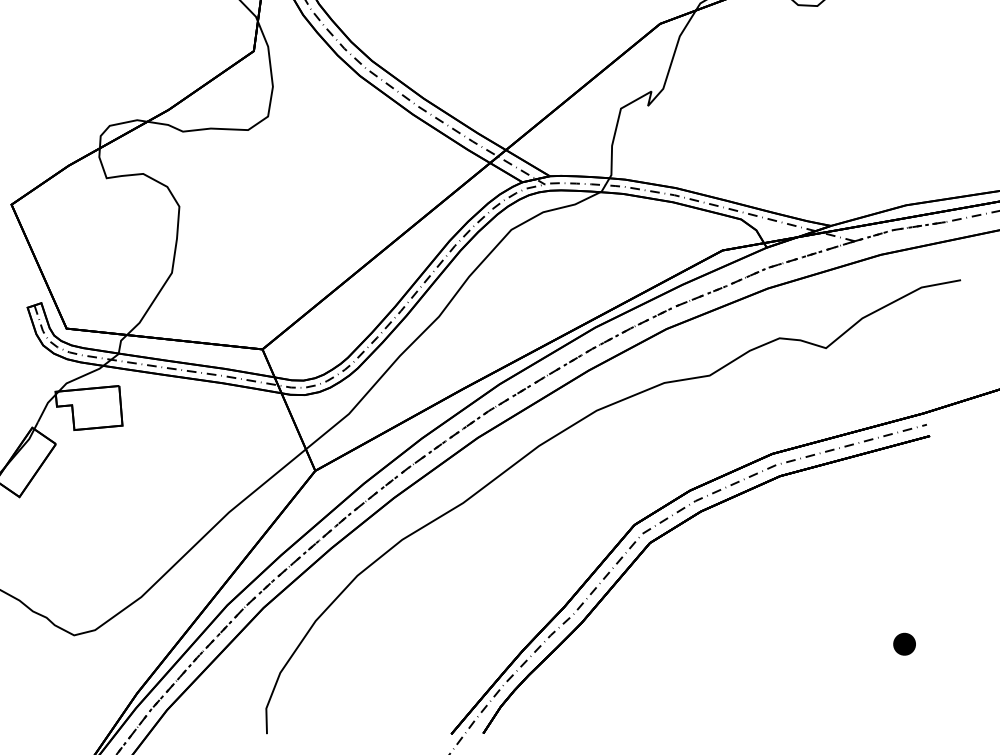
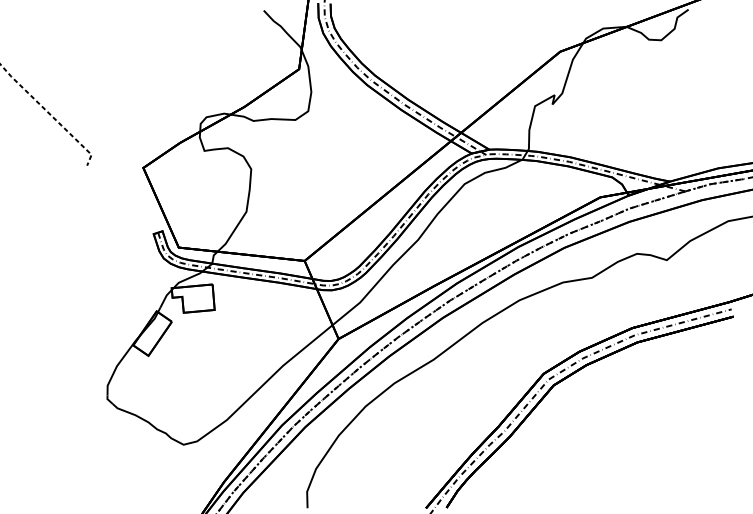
part: (904, 644) -> (717, 450), removed

